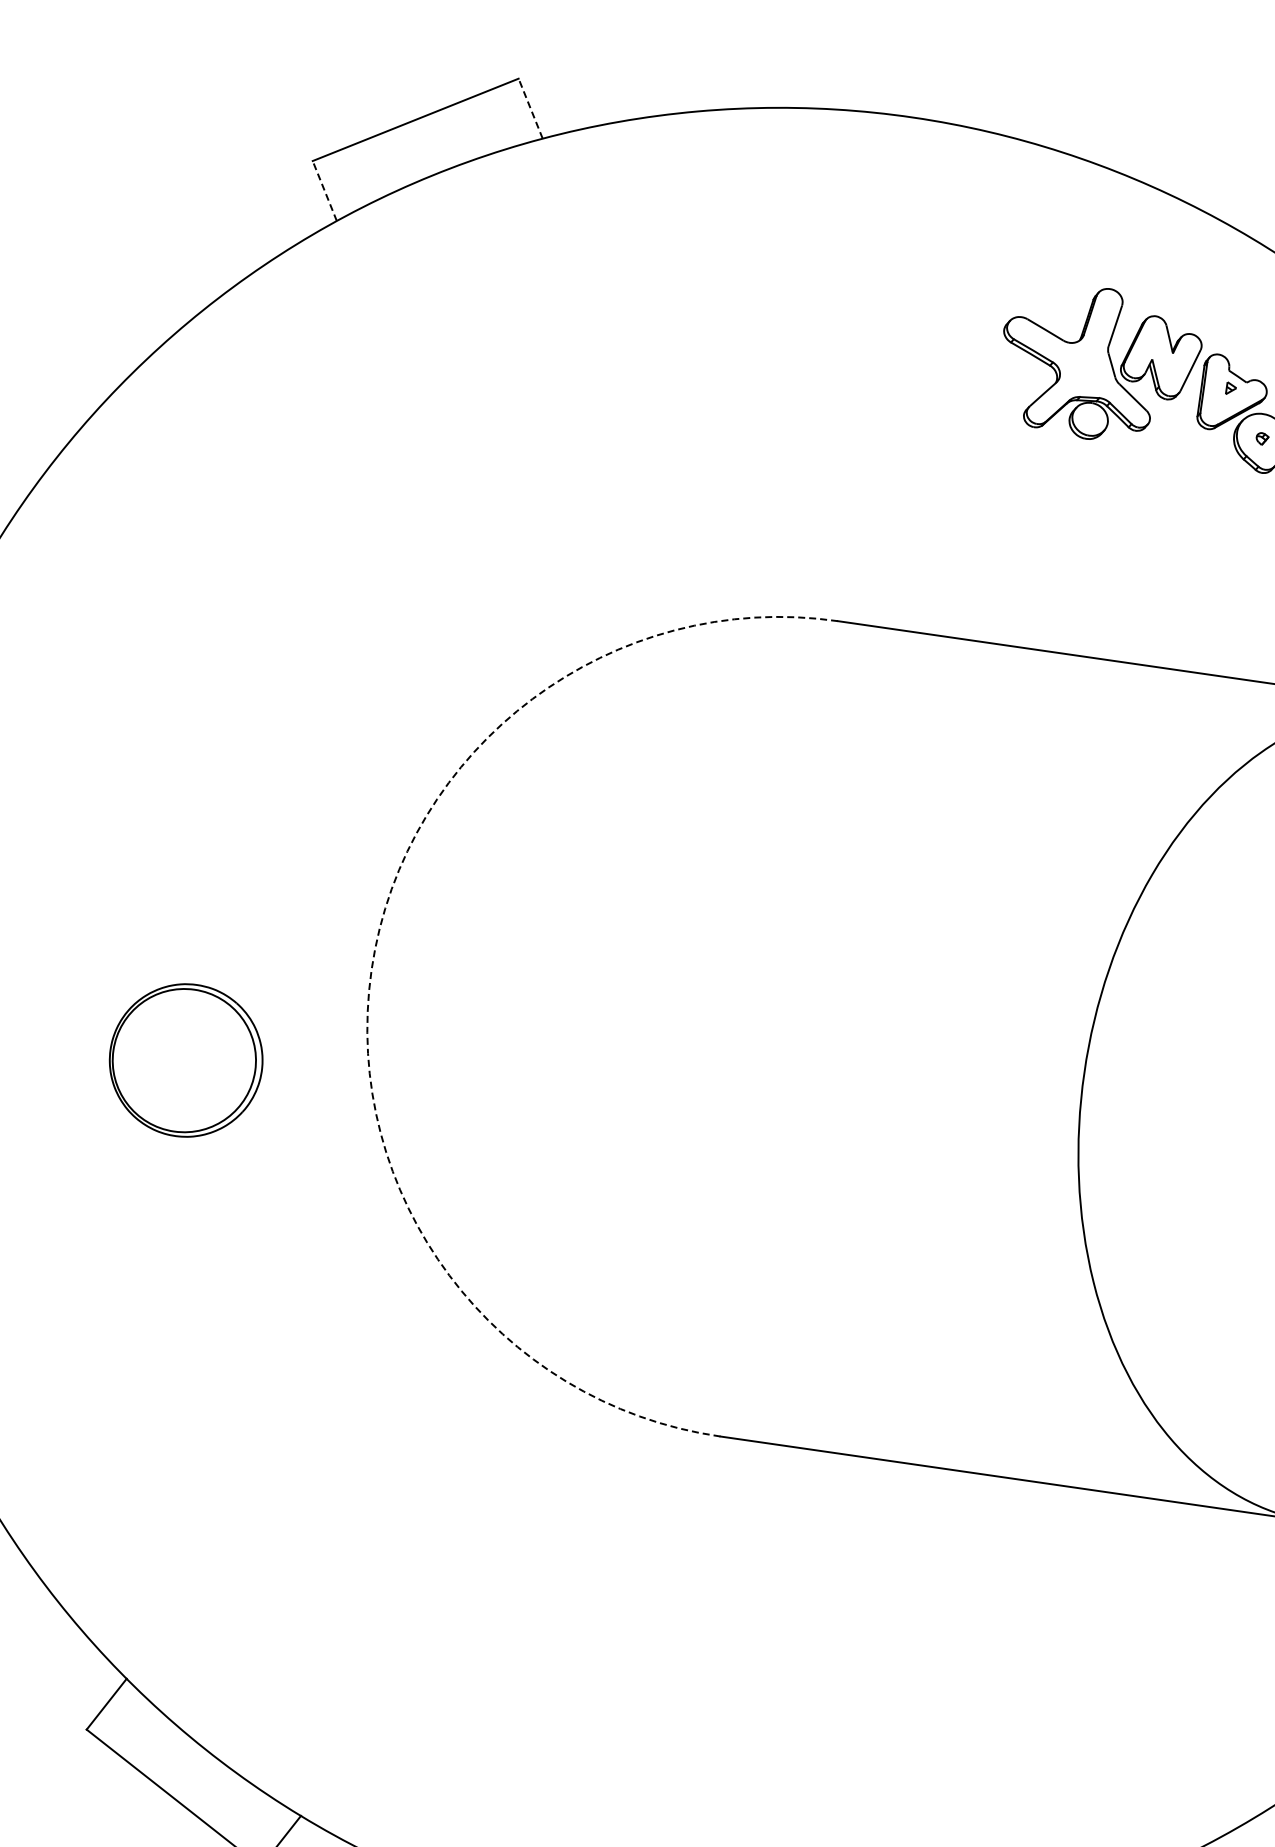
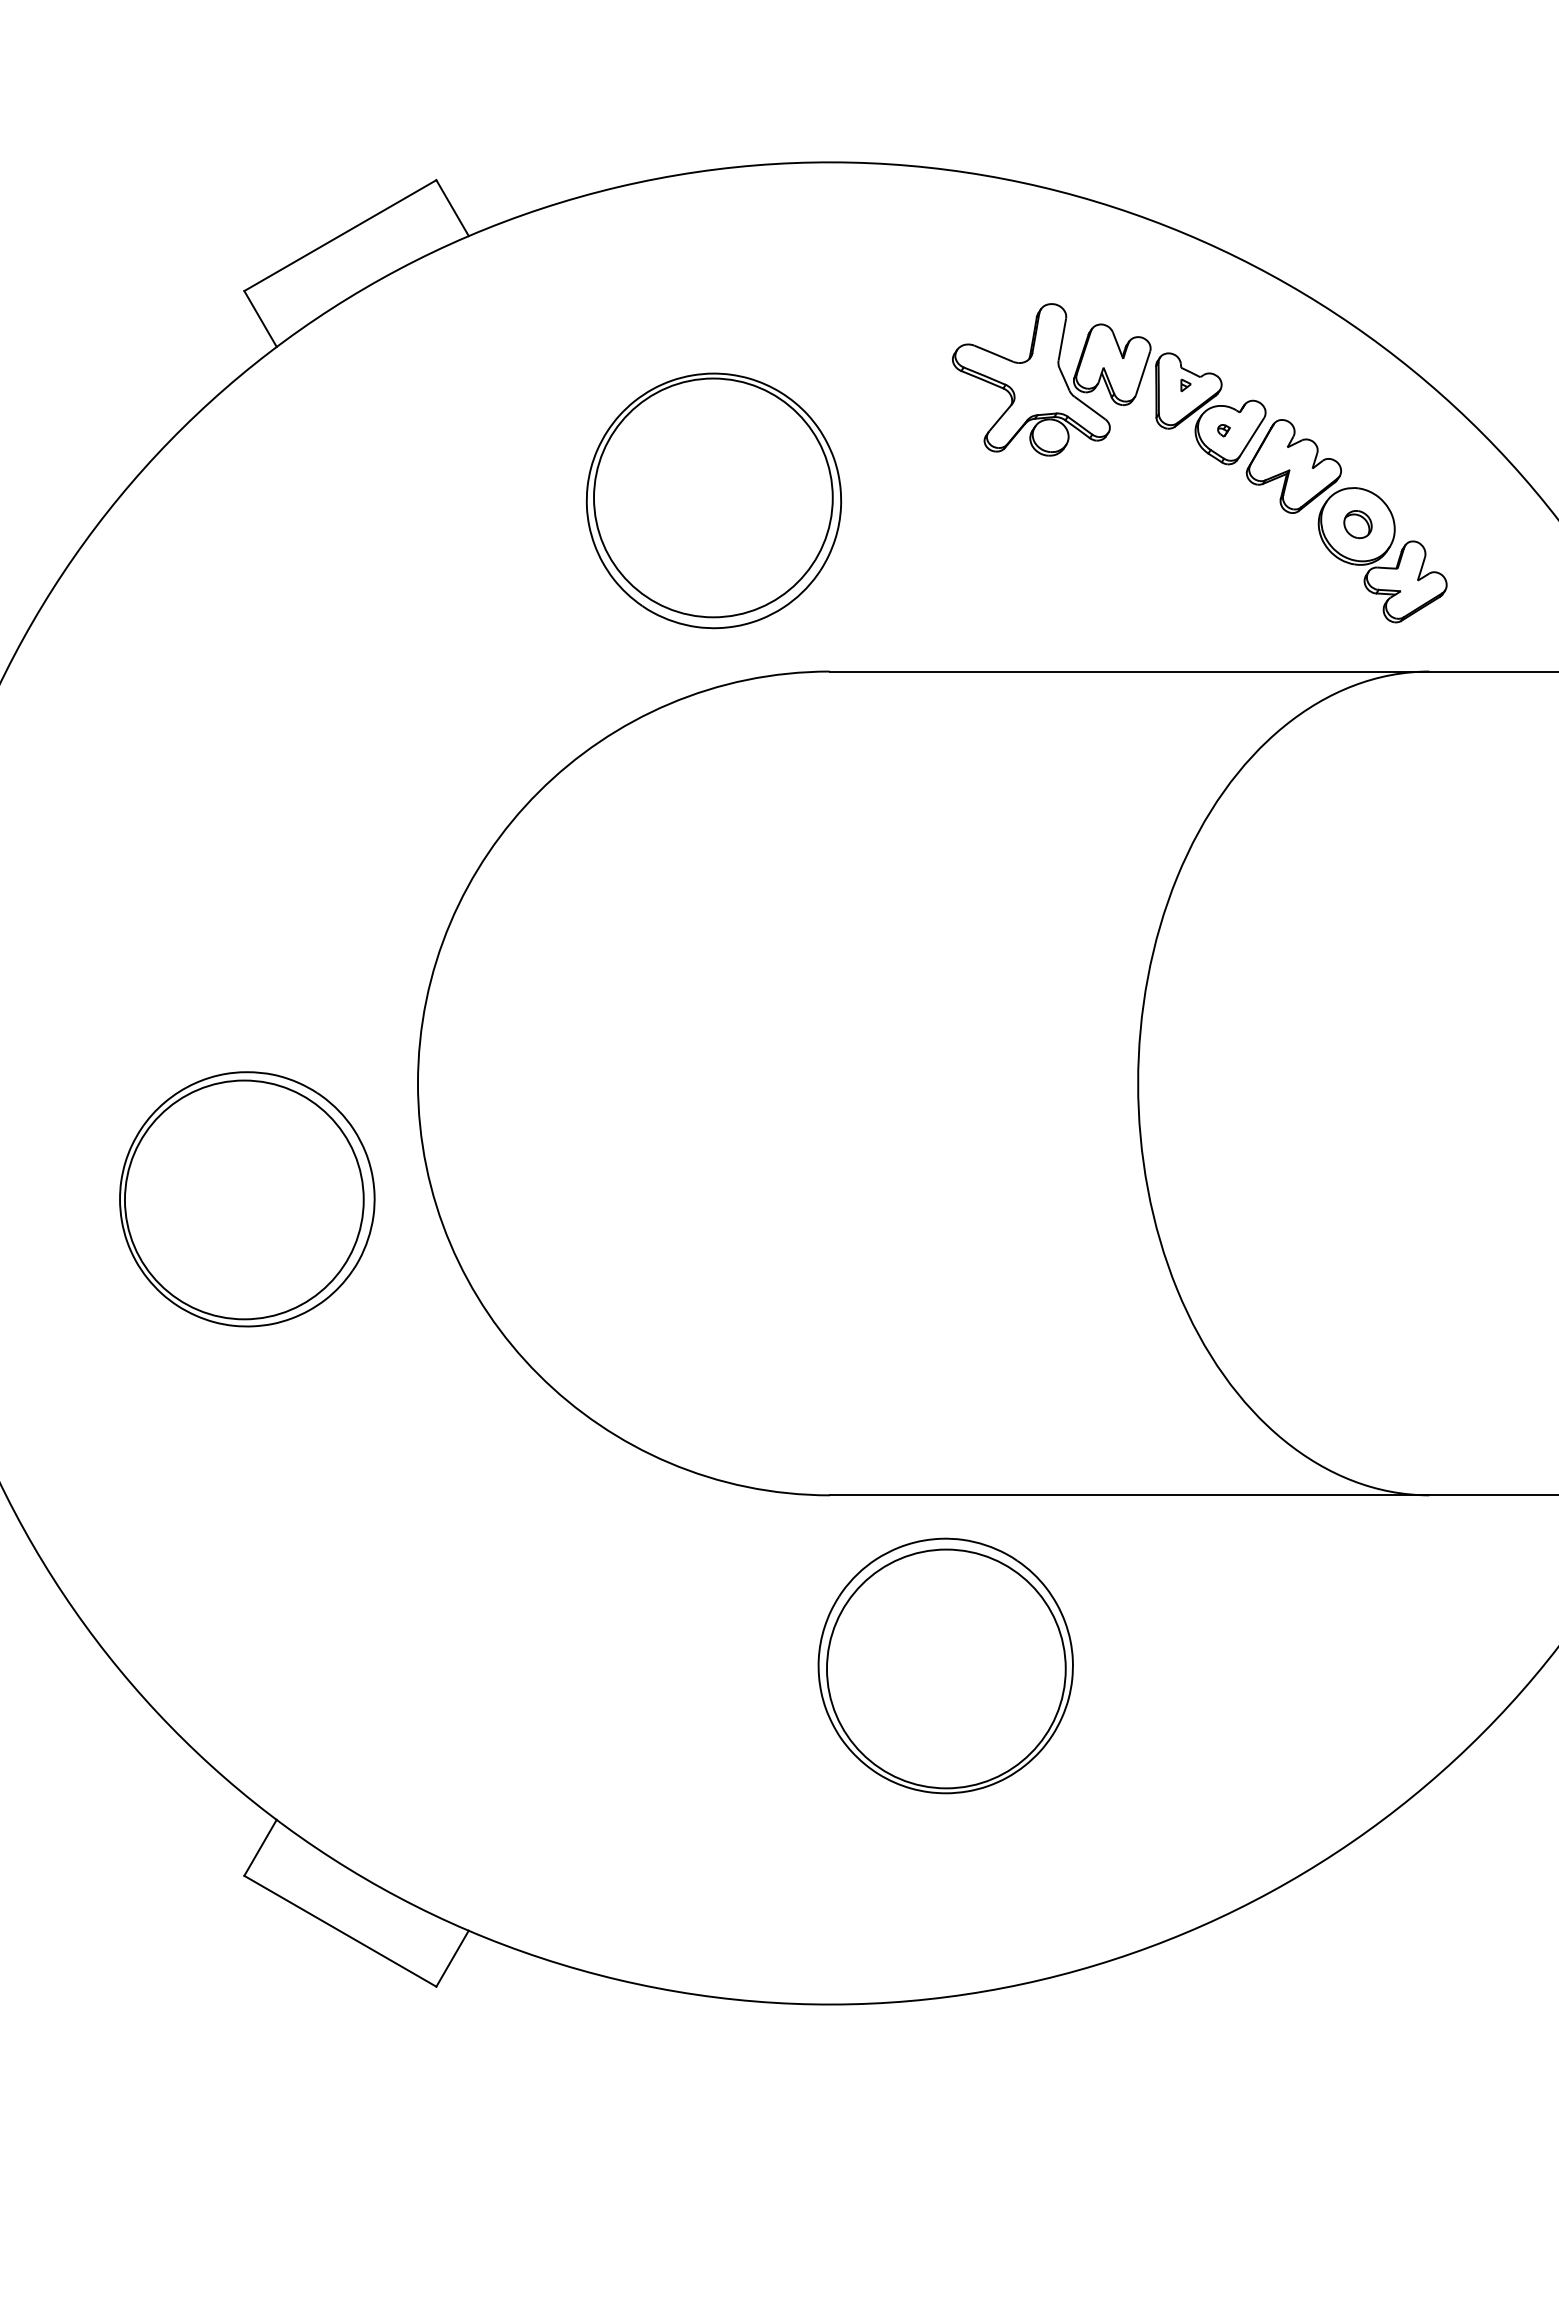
line: (530, 108) -> (452, 207), dashed -> solid
line: (324, 190) -> (260, 318), dashed -> solid
part: (747, 435) -> (713, 500), added
arc: (371, 970) -> (417, 1083), dashed -> solid
part: (186, 1060) -> (247, 1199), size x1.67
part: (810, 1621) -> (945, 1665), added

